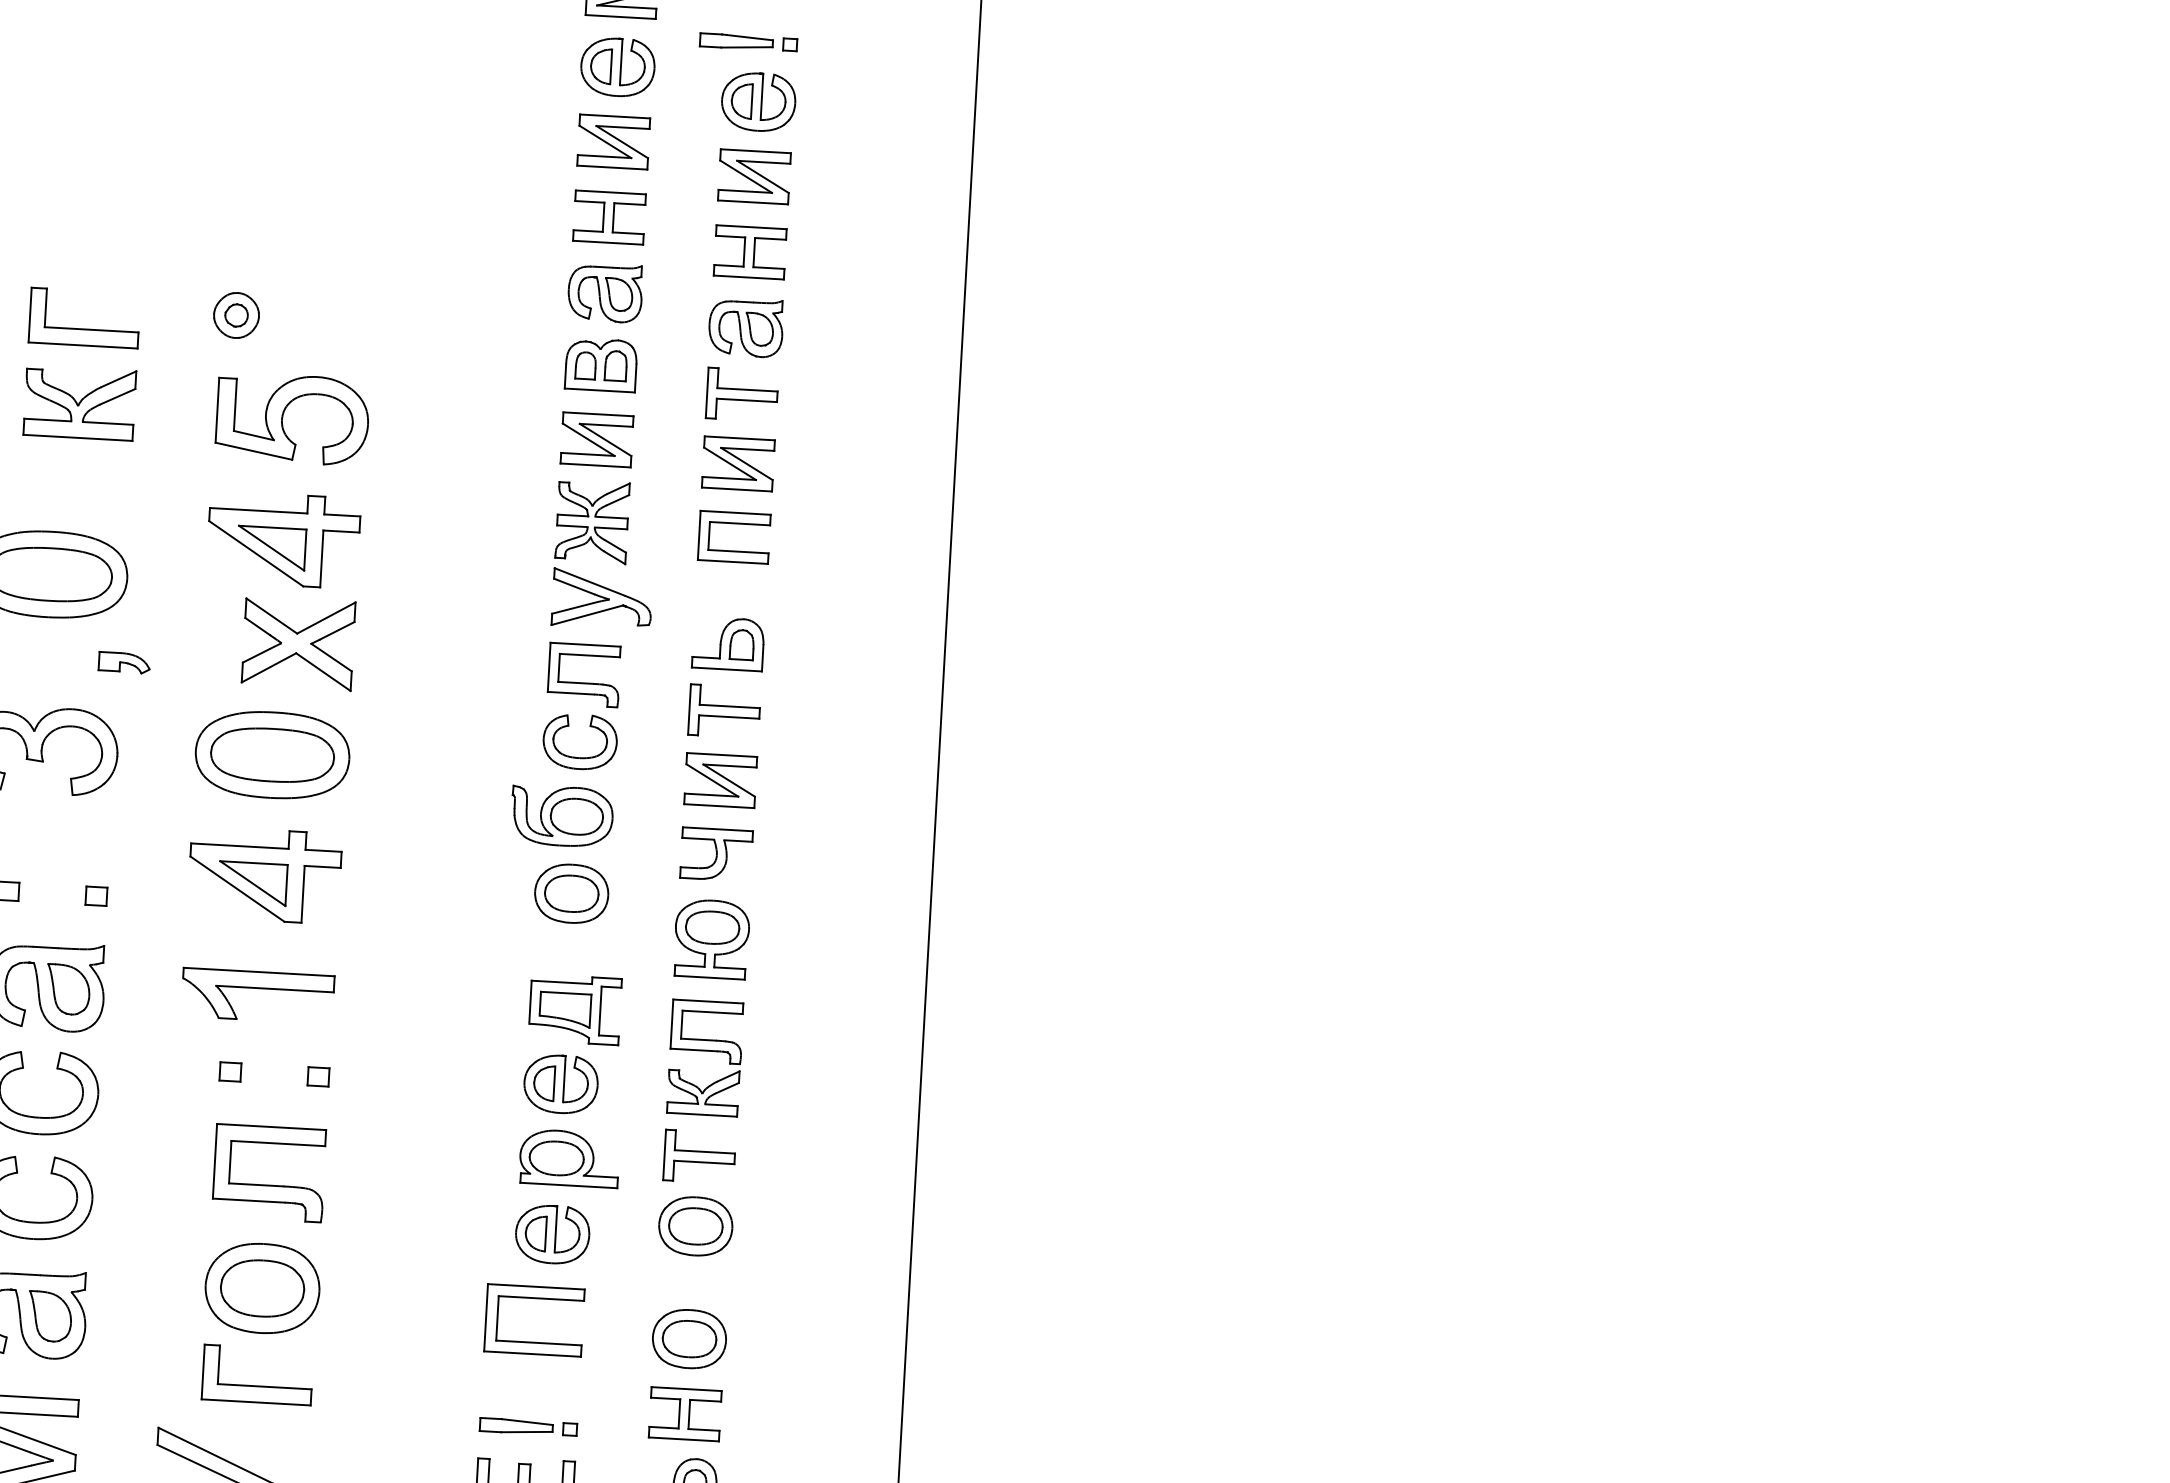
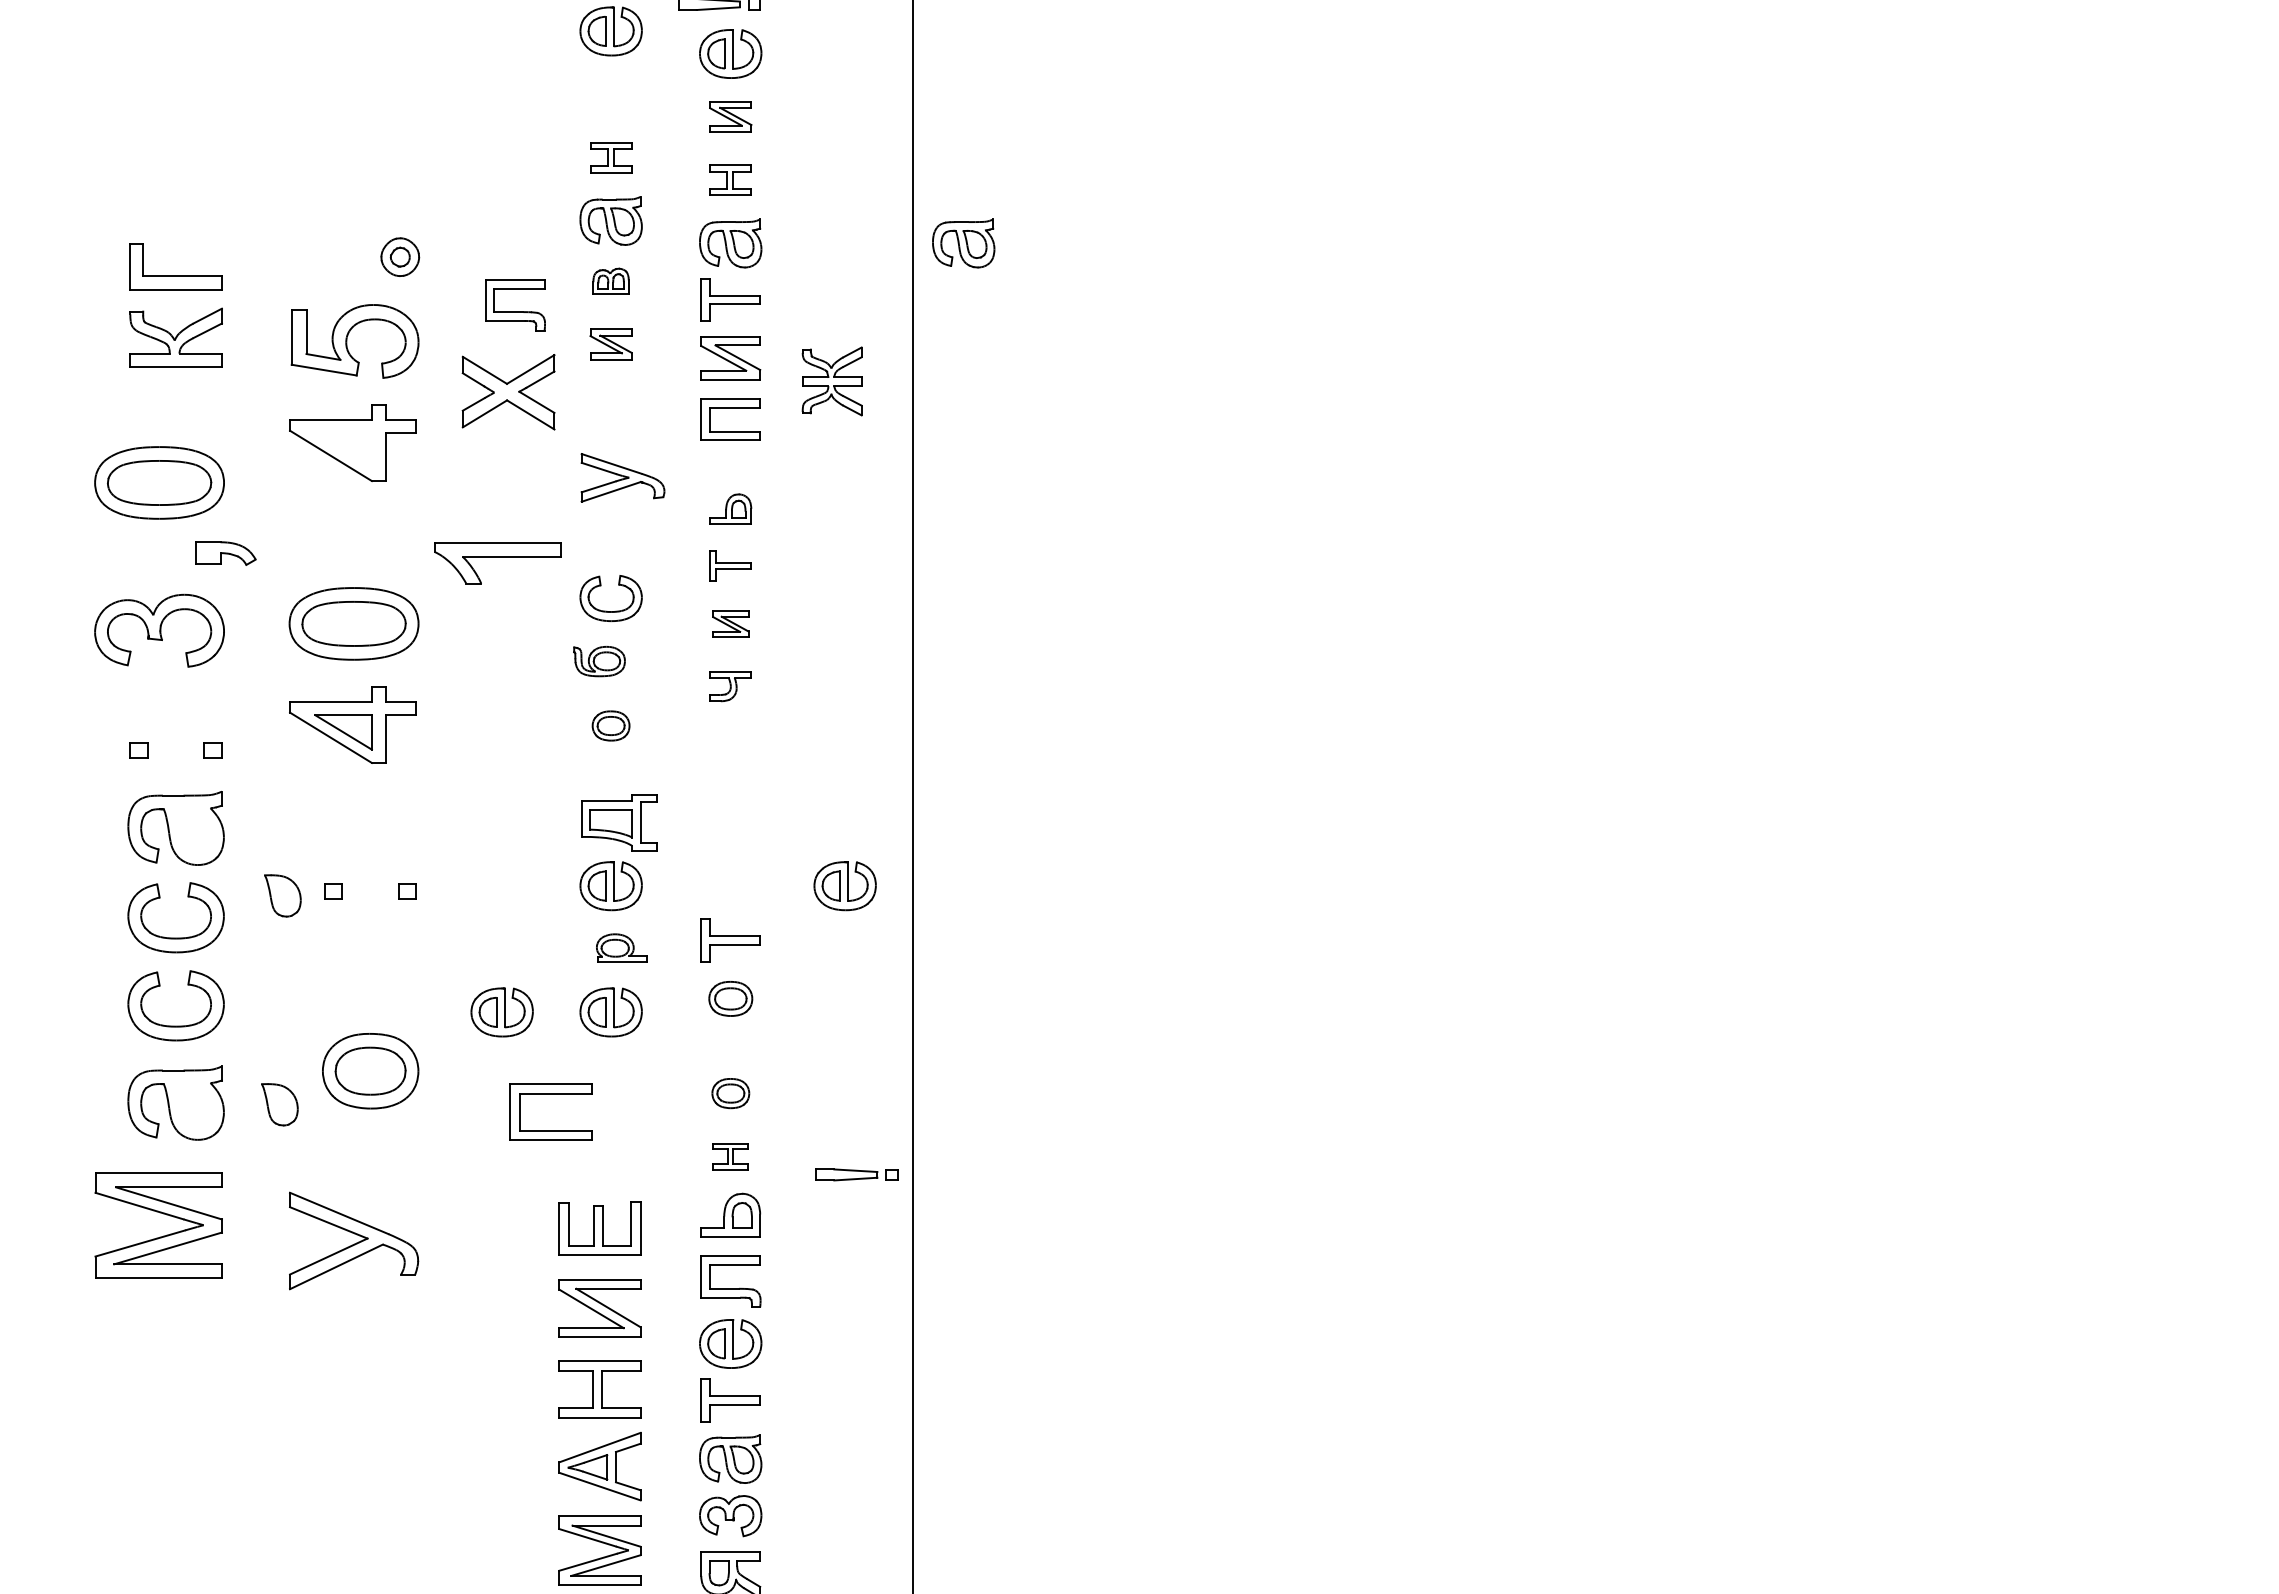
part: (612, 142) -> (610, 94), removed
part: (754, 176) -> (730, 116), size x0.7
part: (609, 217) -> (611, 157), size x0.7
part: (750, 251) -> (730, 179), size x0.7
part: (236, 314) -> (400, 256), moved
part: (1023, 343) -> (963, 243), added
part: (600, 364) -> (610, 281), size x0.6
part: (596, 439) -> (610, 344), size x0.7
part: (591, 521) -> (831, 381), moved
part: (271, 548) -> (343, 450), removed
part: (298, 643) -> (508, 392), moved
part: (728, 644) -> (730, 509), size x0.7
part: (124, 662) -> (225, 553), size x1.4
part: (584, 675) -> (515, 305), moved
part: (724, 710) -> (730, 565), size x0.7
part: (720, 780) -> (730, 624), size x0.6
part: (562, 816) -> (599, 661), size x0.6
part: (716, 854) -> (730, 686), size x0.7
part: (570, 893) -> (610, 725), size x0.6
part: (711, 939) -> (730, 757), removed
part: (67, 989) -> (282, 895), moved
part: (257, 996) -> (497, 563), moved
part: (704, 1058) -> (730, 857), removed
part: (838, 1100) -> (844, 886), added
part: (569, 1158) -> (621, 947), size x0.6
part: (268, 1185) -> (370, 984), removed
part: (695, 1225) -> (730, 998), size x0.7
part: (422, 1227) -> (501, 1012), added
part: (535, 1299) -> (550, 1094), moved
part: (49, 1316) -> (279, 1104), moved
part: (689, 1338) -> (730, 1093), size x0.6
part: (256, 1385) -> (370, 1152), removed
part: (685, 1413) -> (730, 1156), size x0.6
part: (527, 1426) -> (856, 1174), moved

